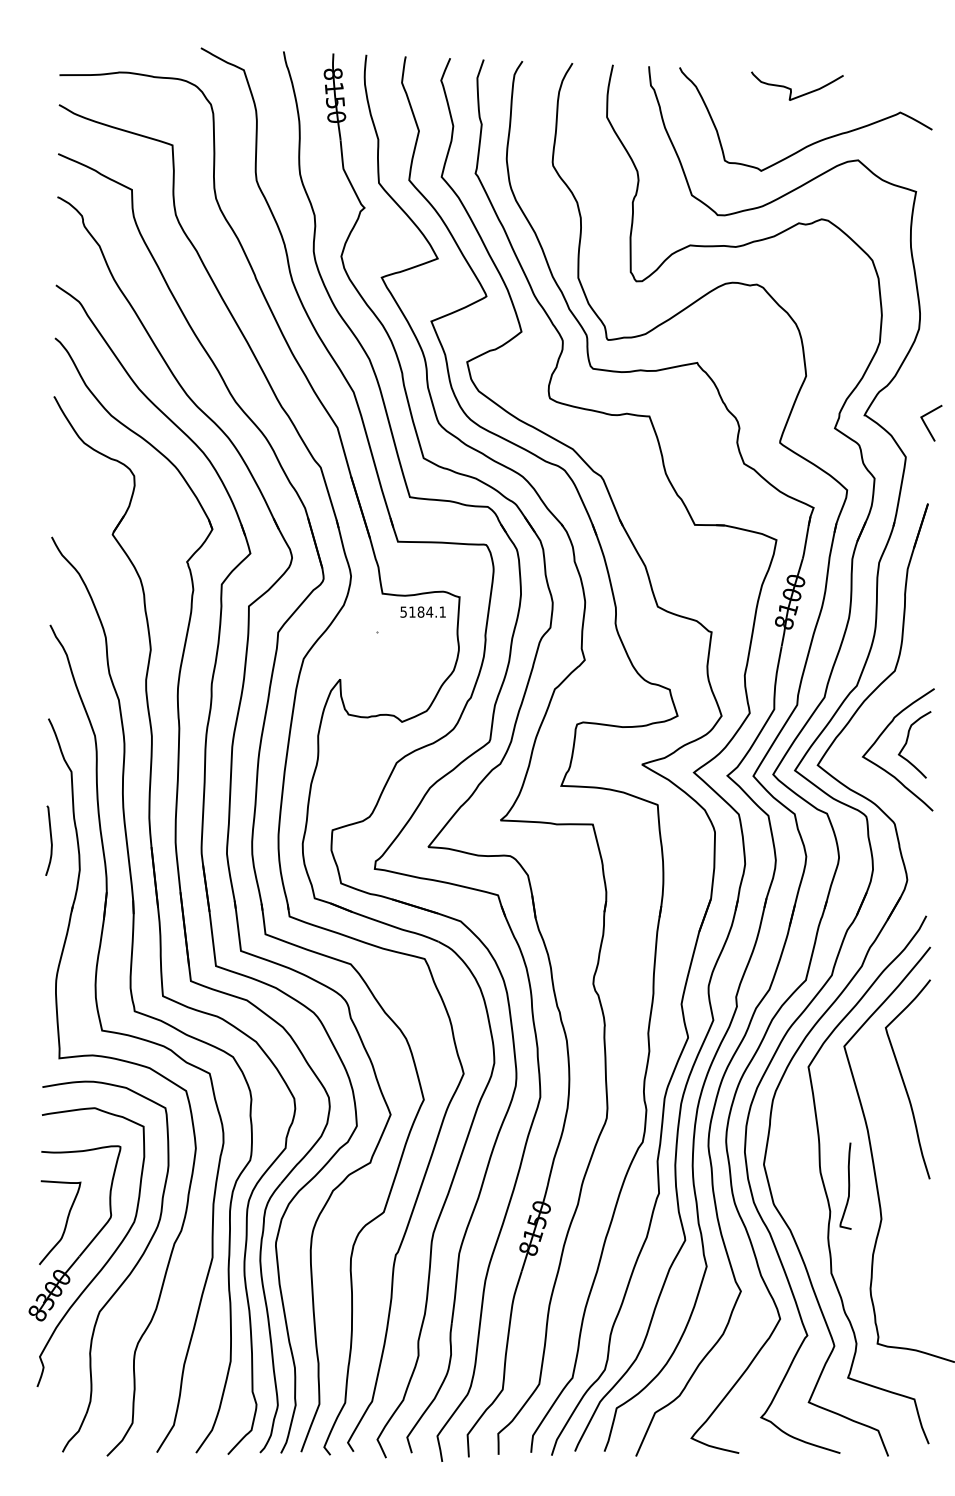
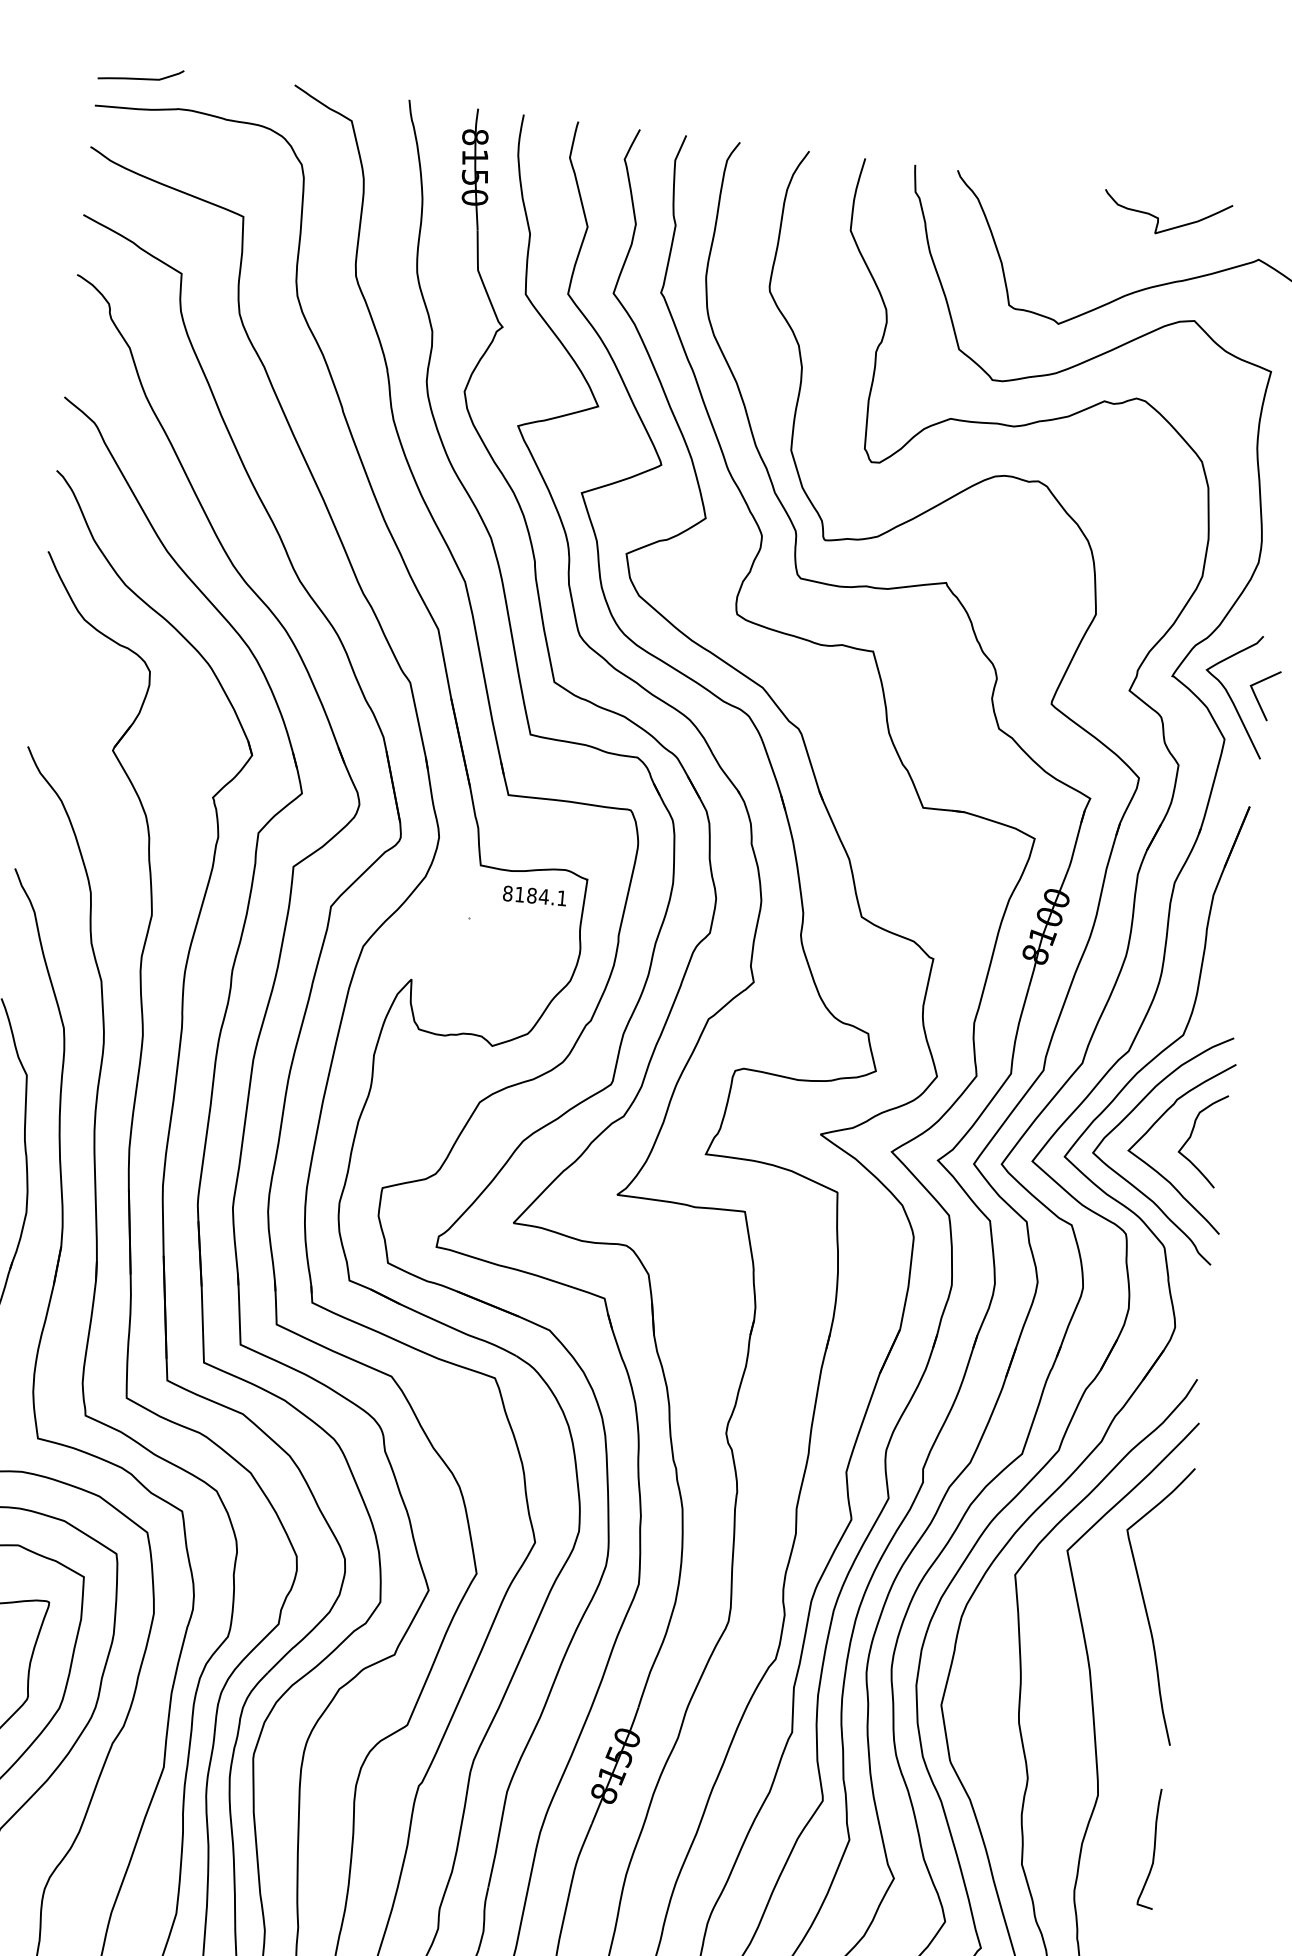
curve: (90, 52) -> (140, 77), added
curve: (791, 88) -> (1159, 217), moved
curve: (908, 426) -> (1231, 697), added
text: (403, 611) -> (507, 892), 5184.1 -> 8184.1
curve: (860, 733) -> (1127, 1117), added
curve: (848, 1185) -> (1153, 1848), moved

